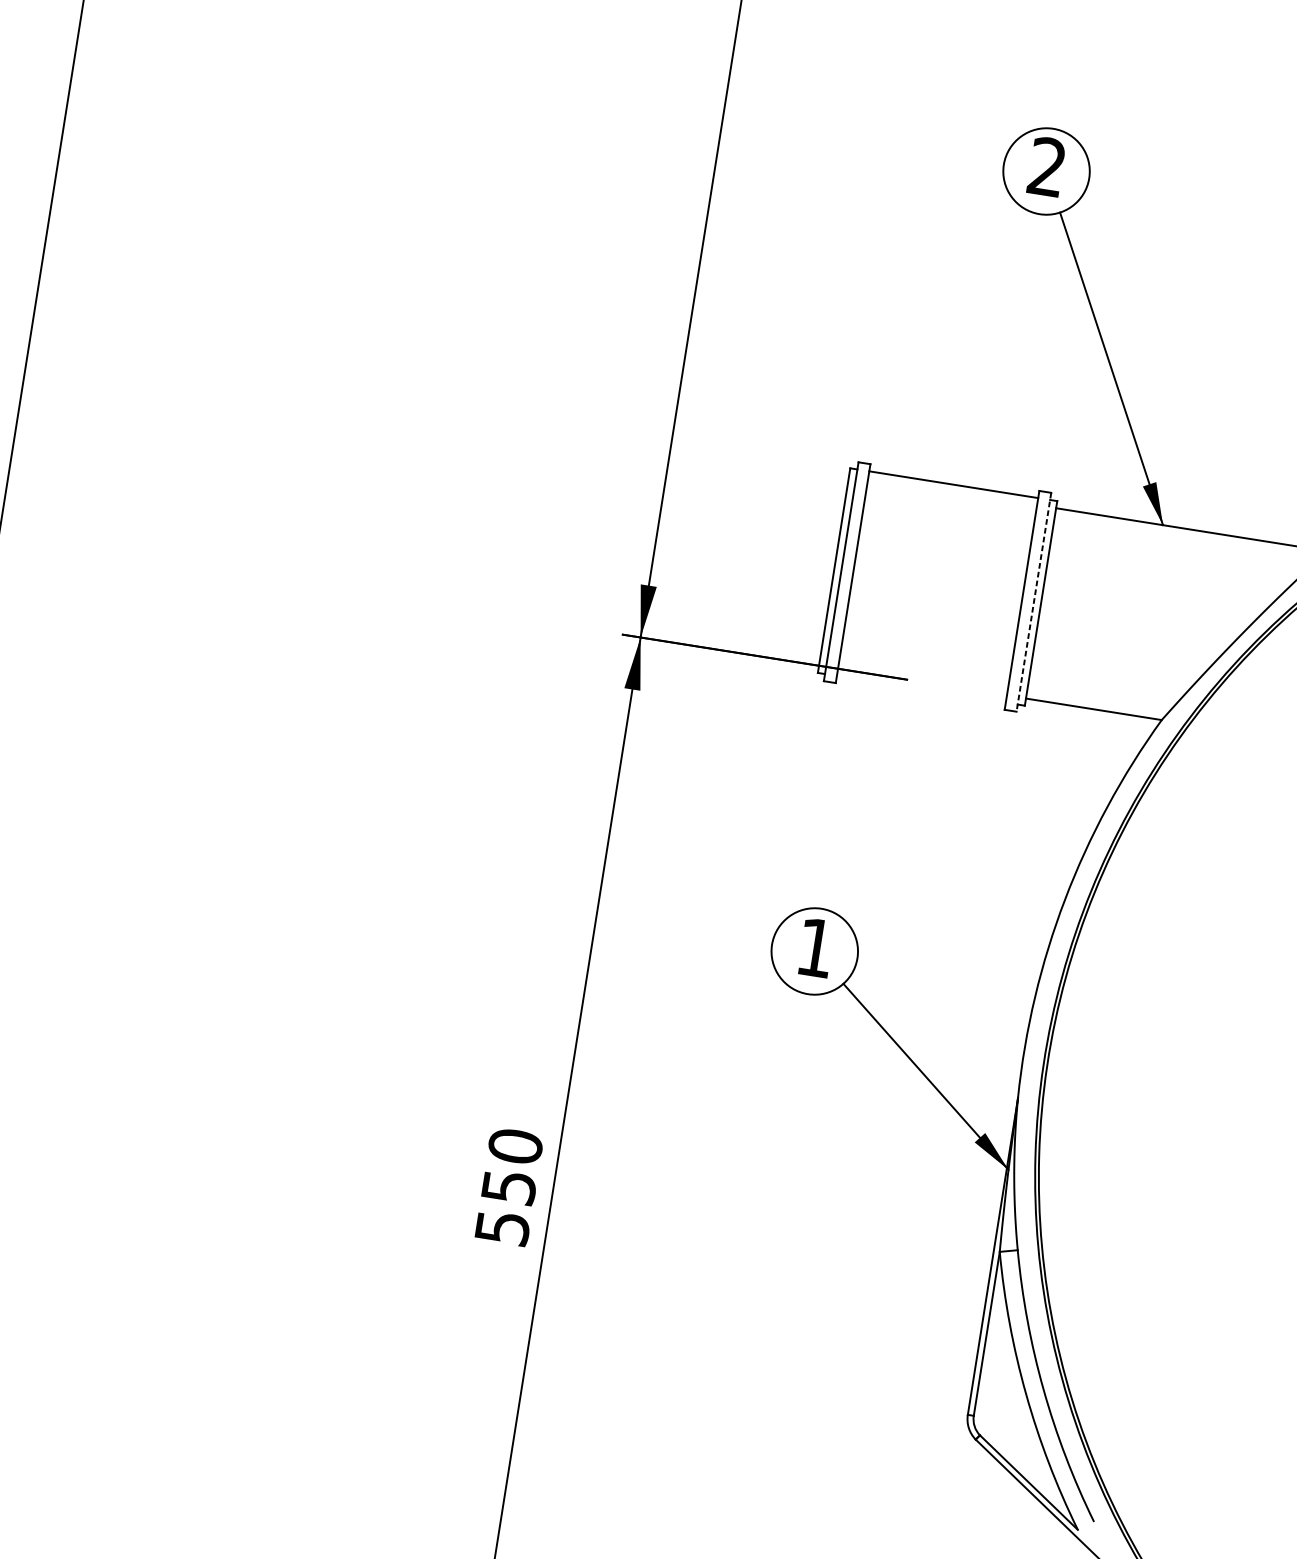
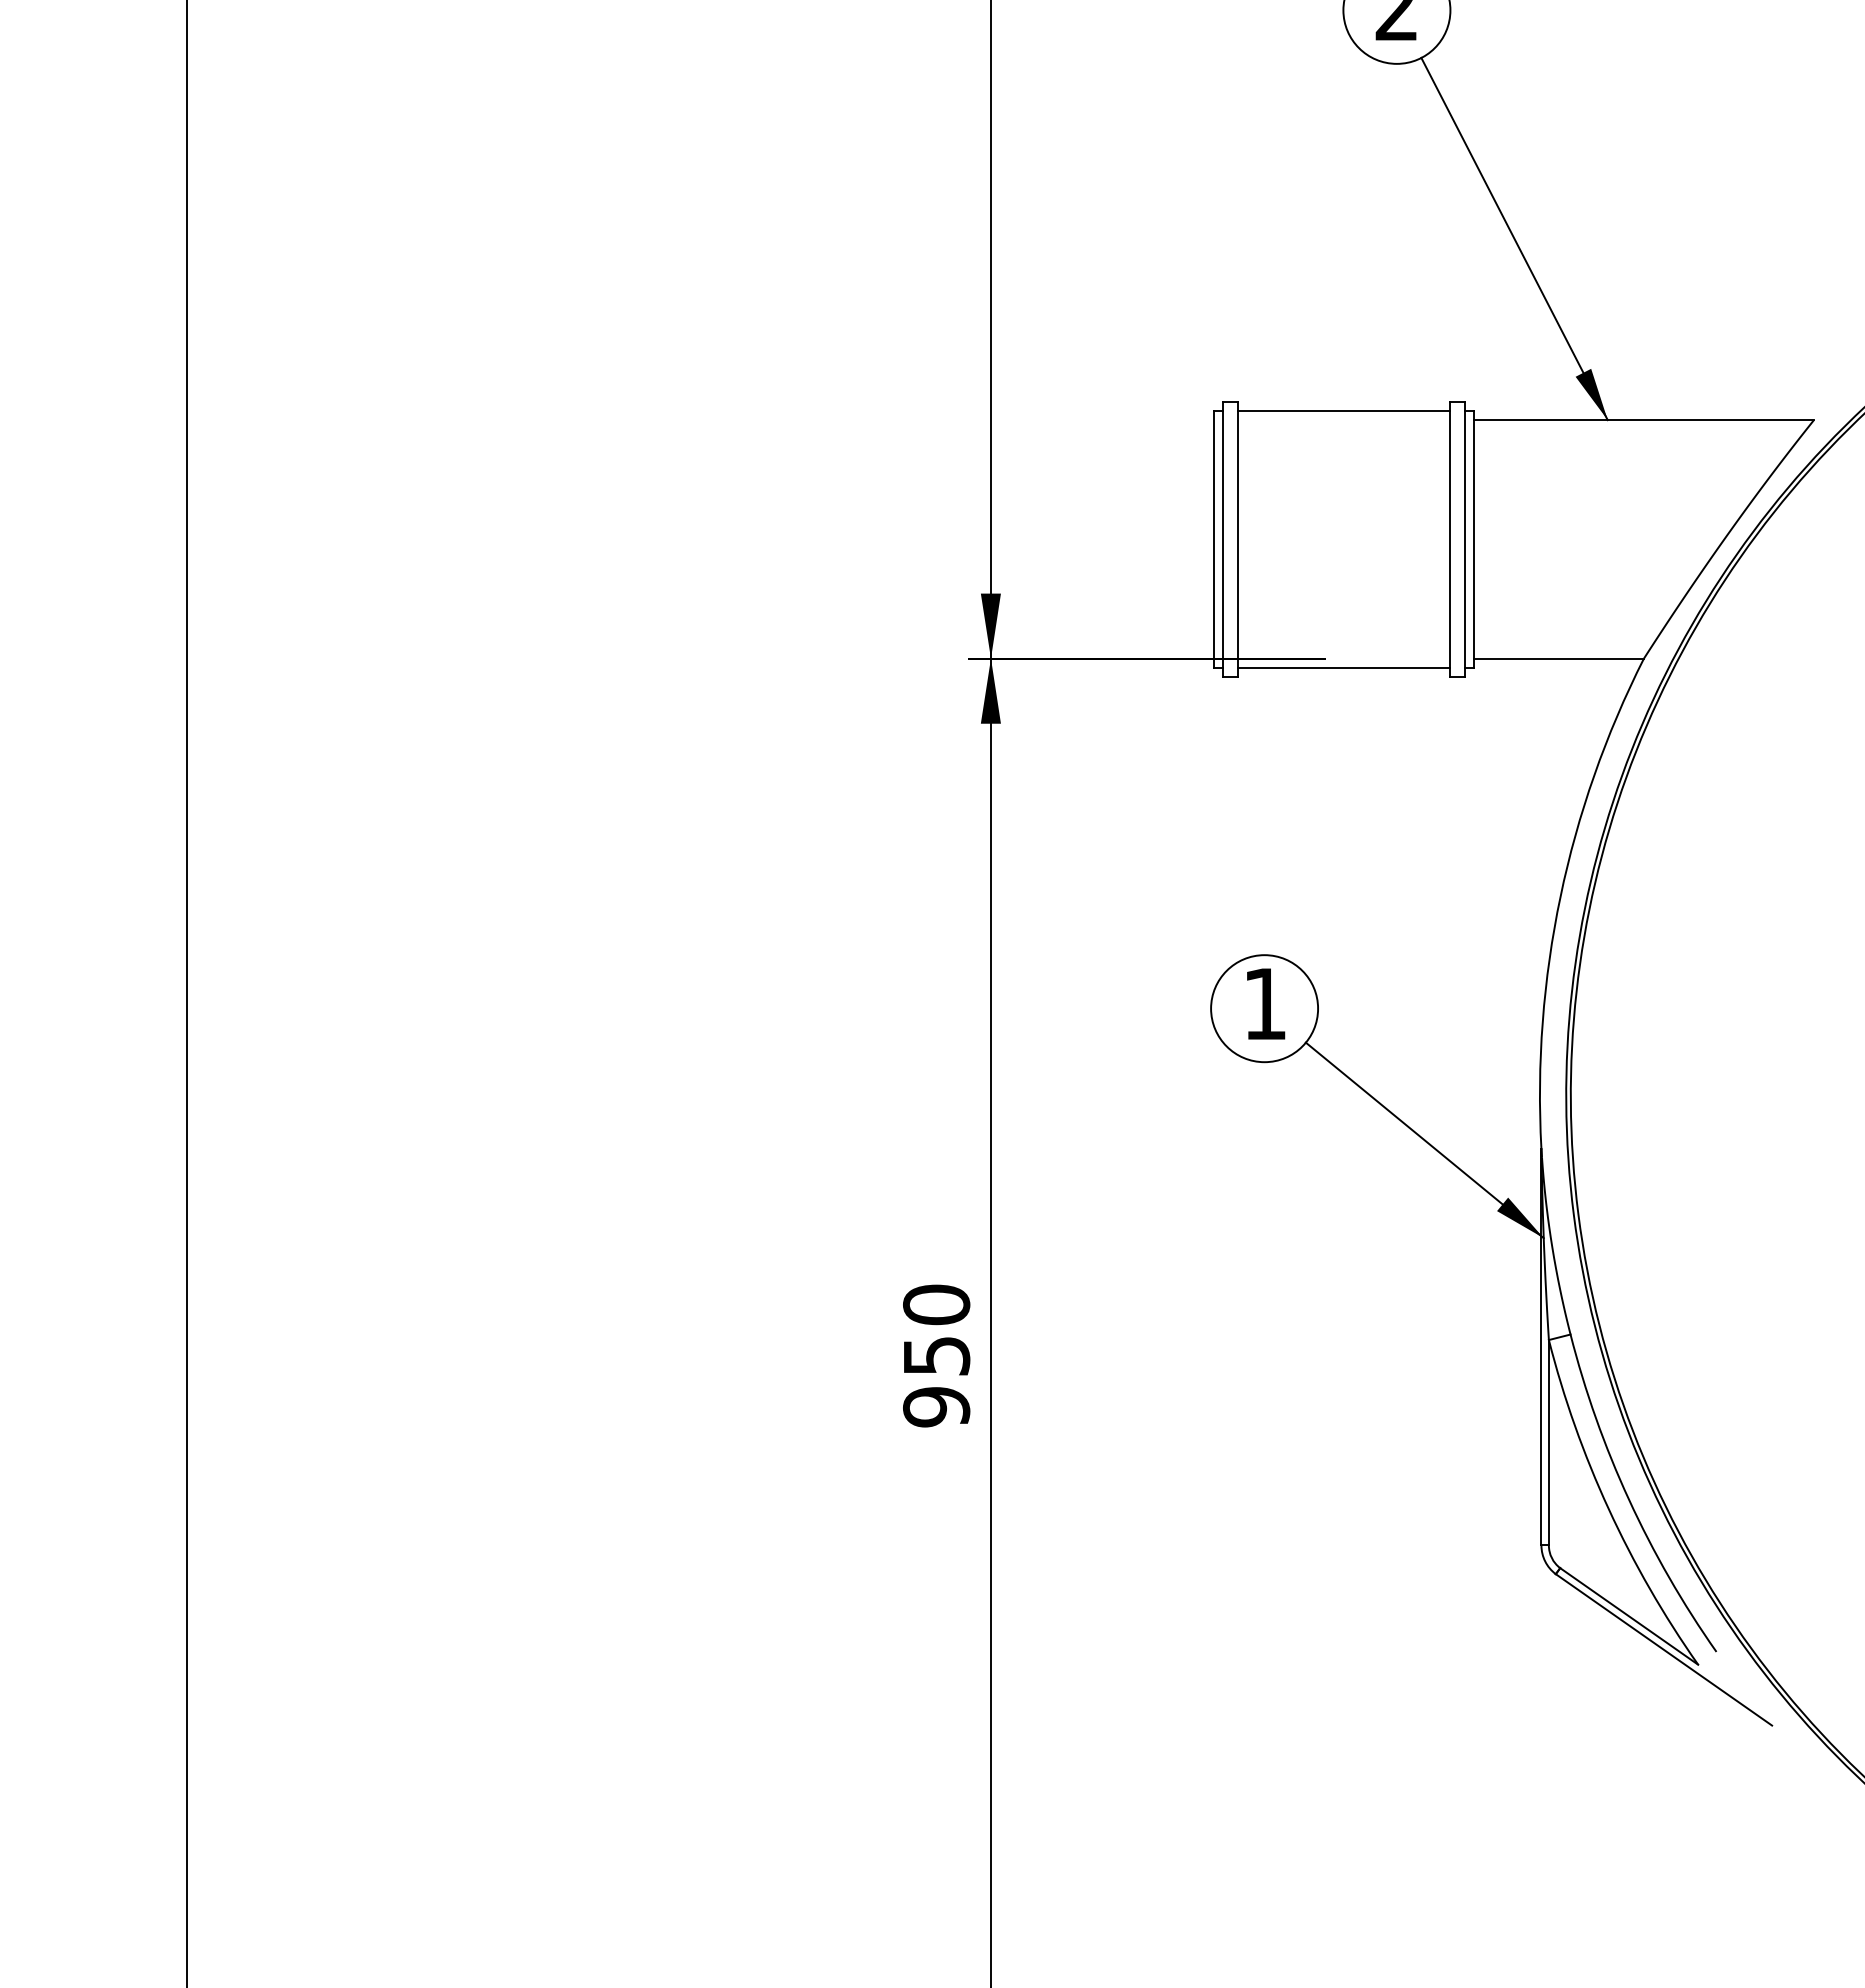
line: (1033, 602) -> (1464, 539), dashed -> solid
line: (920, 689) -> (1343, 667), added
text: (502, 1228) -> (936, 1407), 550 -> 950

